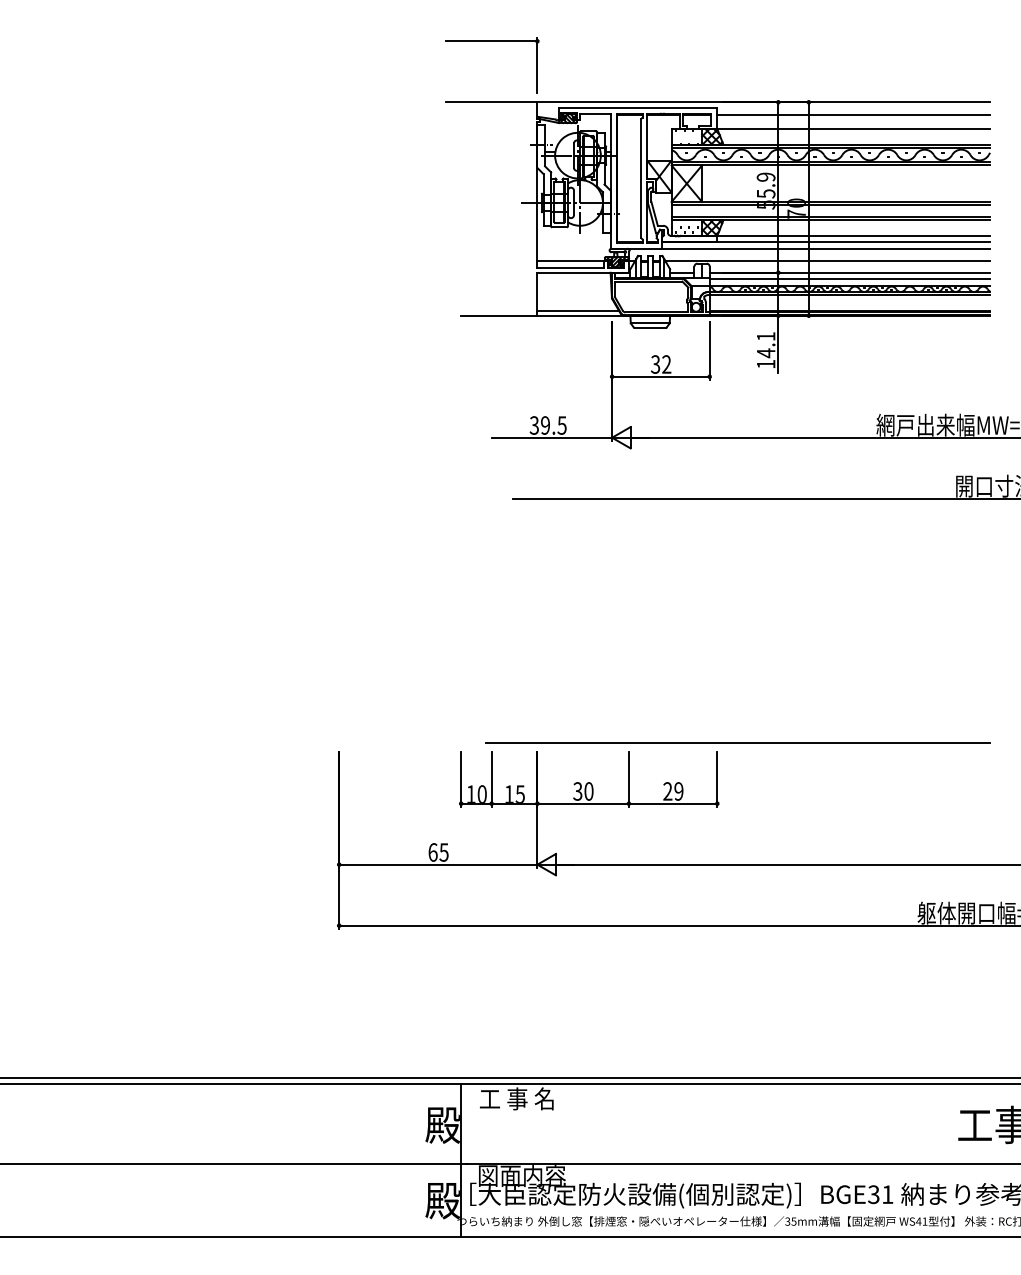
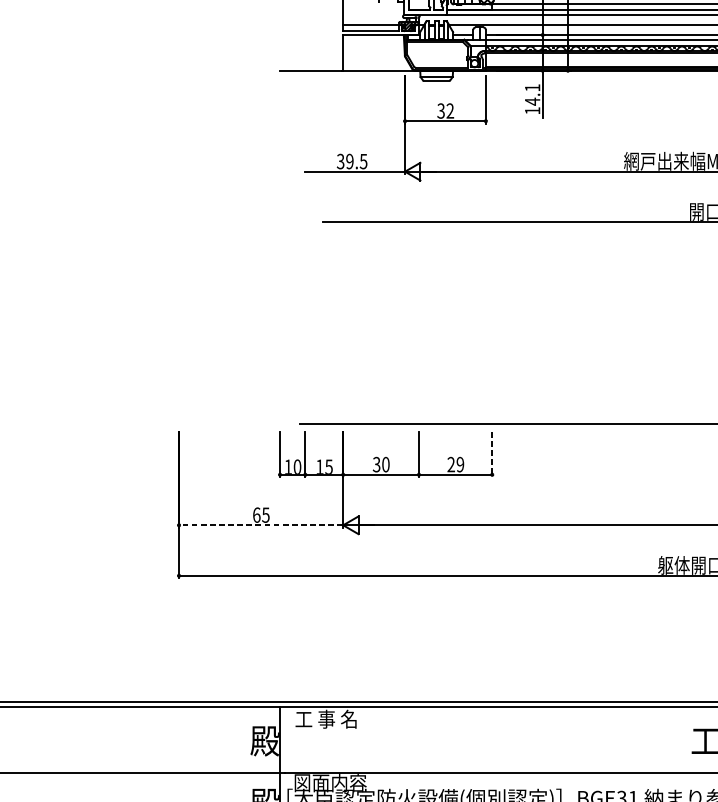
line: (578, 310) -> (377, 66), removed
line: (717, 779) -> (492, 454), solid -> dashed
line: (437, 864) -> (260, 525), solid -> dashed

